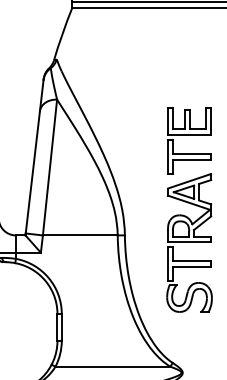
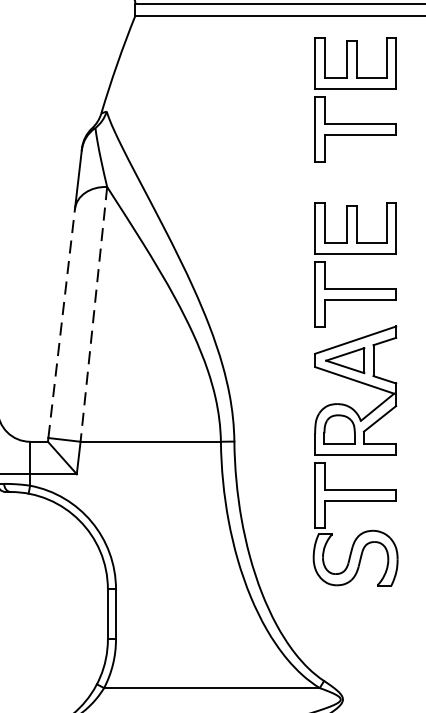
part: (189, 52) -> (355, 98), added
line: (49, 168) -> (92, 316), solid -> dashed
line: (32, 171) -> (61, 321), solid -> dashed

